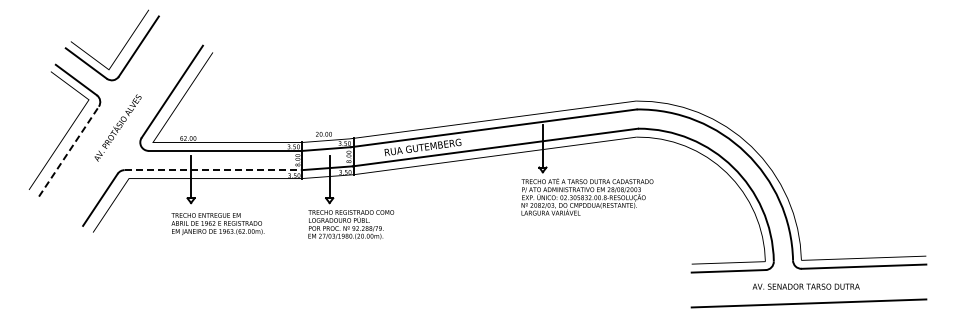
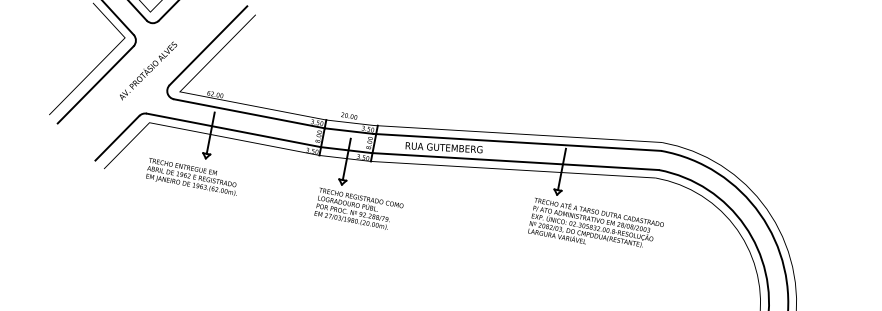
line: (69, 151) -> (96, 84), dashed -> solid
line: (213, 170) -> (234, 130), dashed -> solid
text: (217, 224) -> (192, 177), moved

